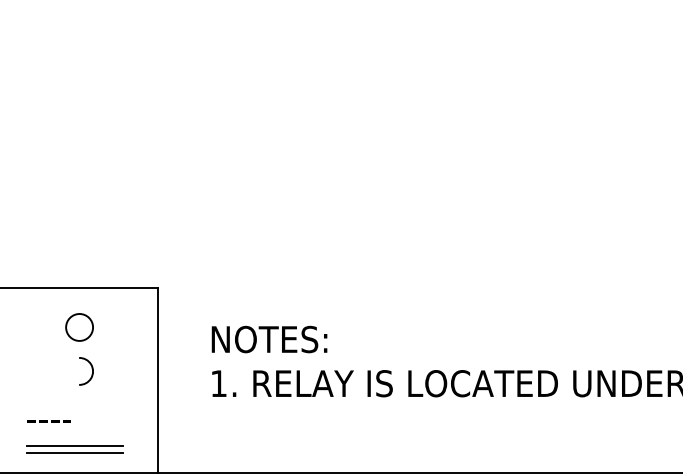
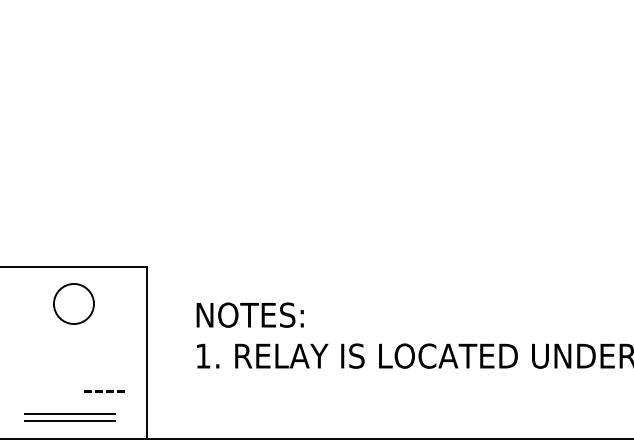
circle: (79, 327) -> (73, 304), size x1.6
arc: (91, 368) -> (85, 342), removed
text: (48, 421) -> (103, 391), moved

